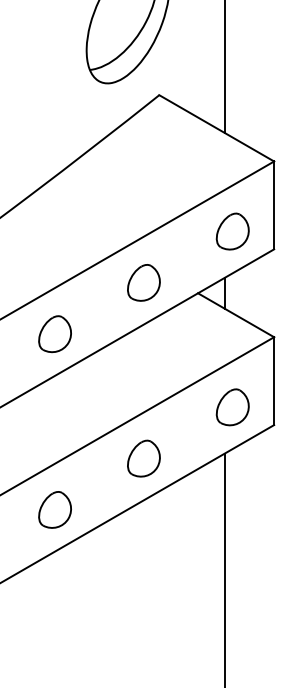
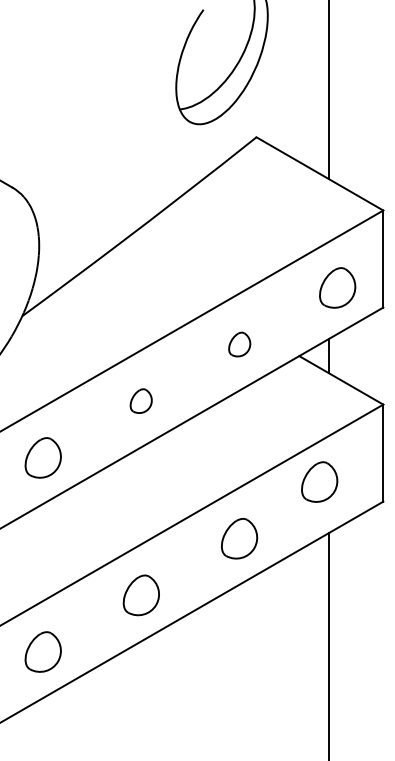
part: (143, 282) -> (239, 344), size x0.6
part: (54, 333) -> (140, 400), size x0.6
part: (232, 406) -> (319, 481), moved

